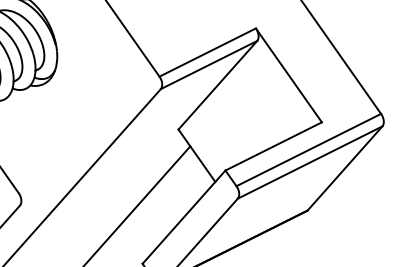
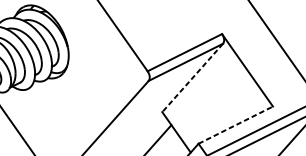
line: (217, 85) -> (192, 78), solid -> dashed
line: (273, 146) -> (235, 125), solid -> dashed

